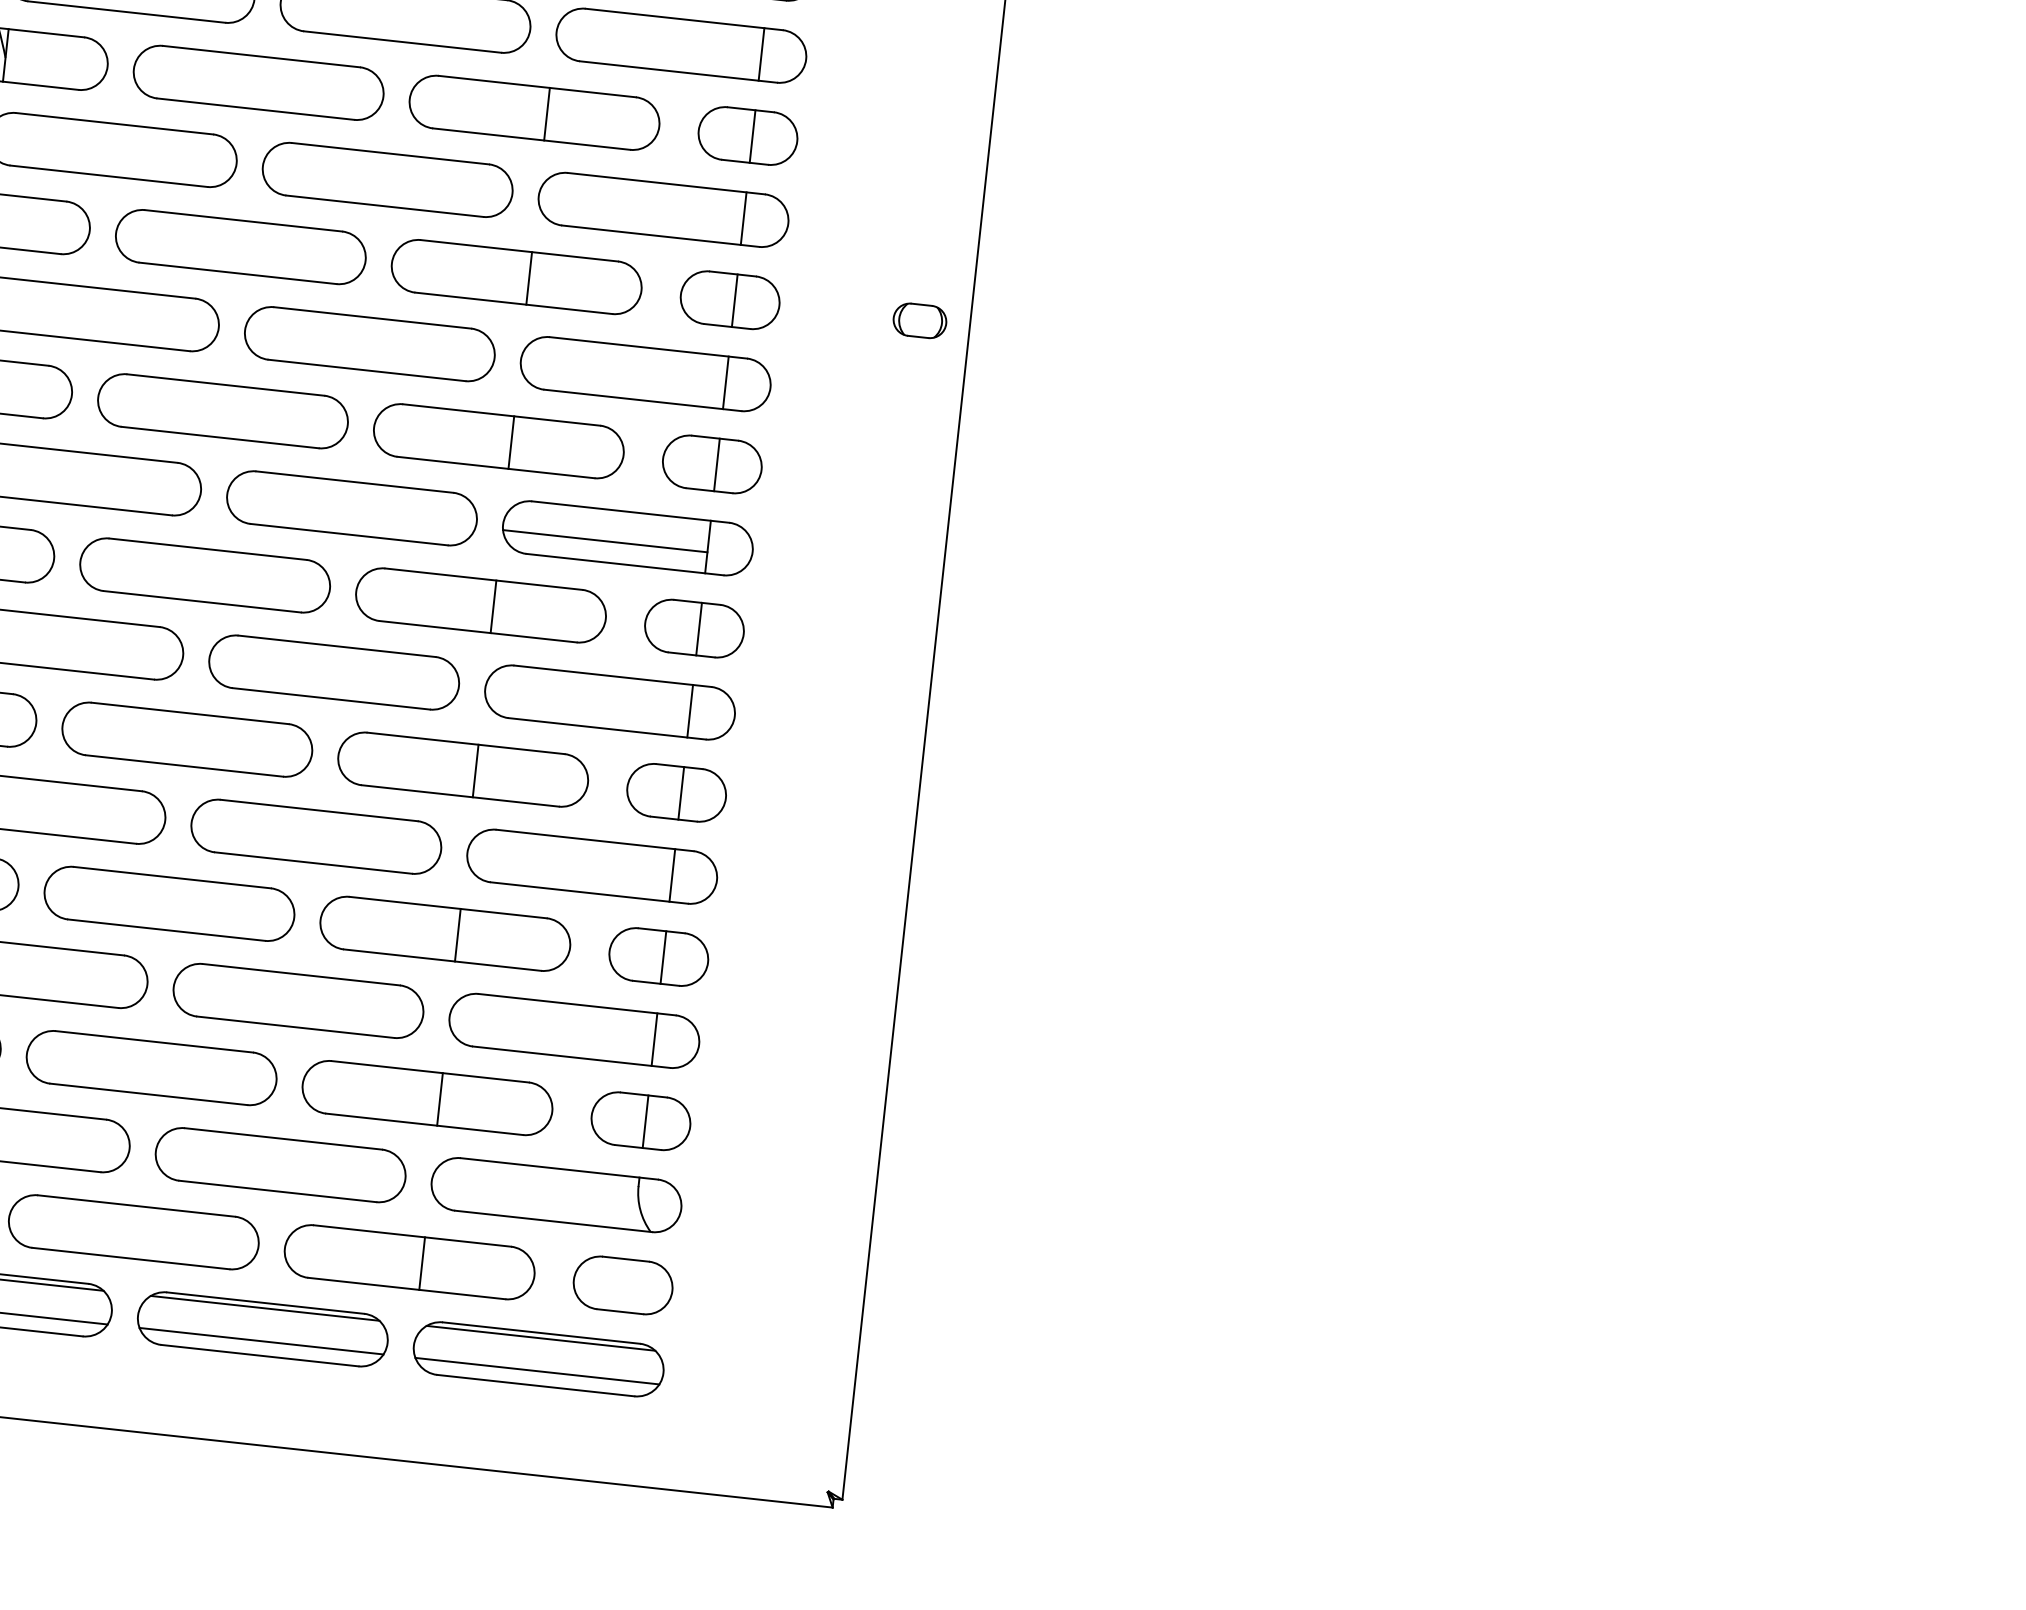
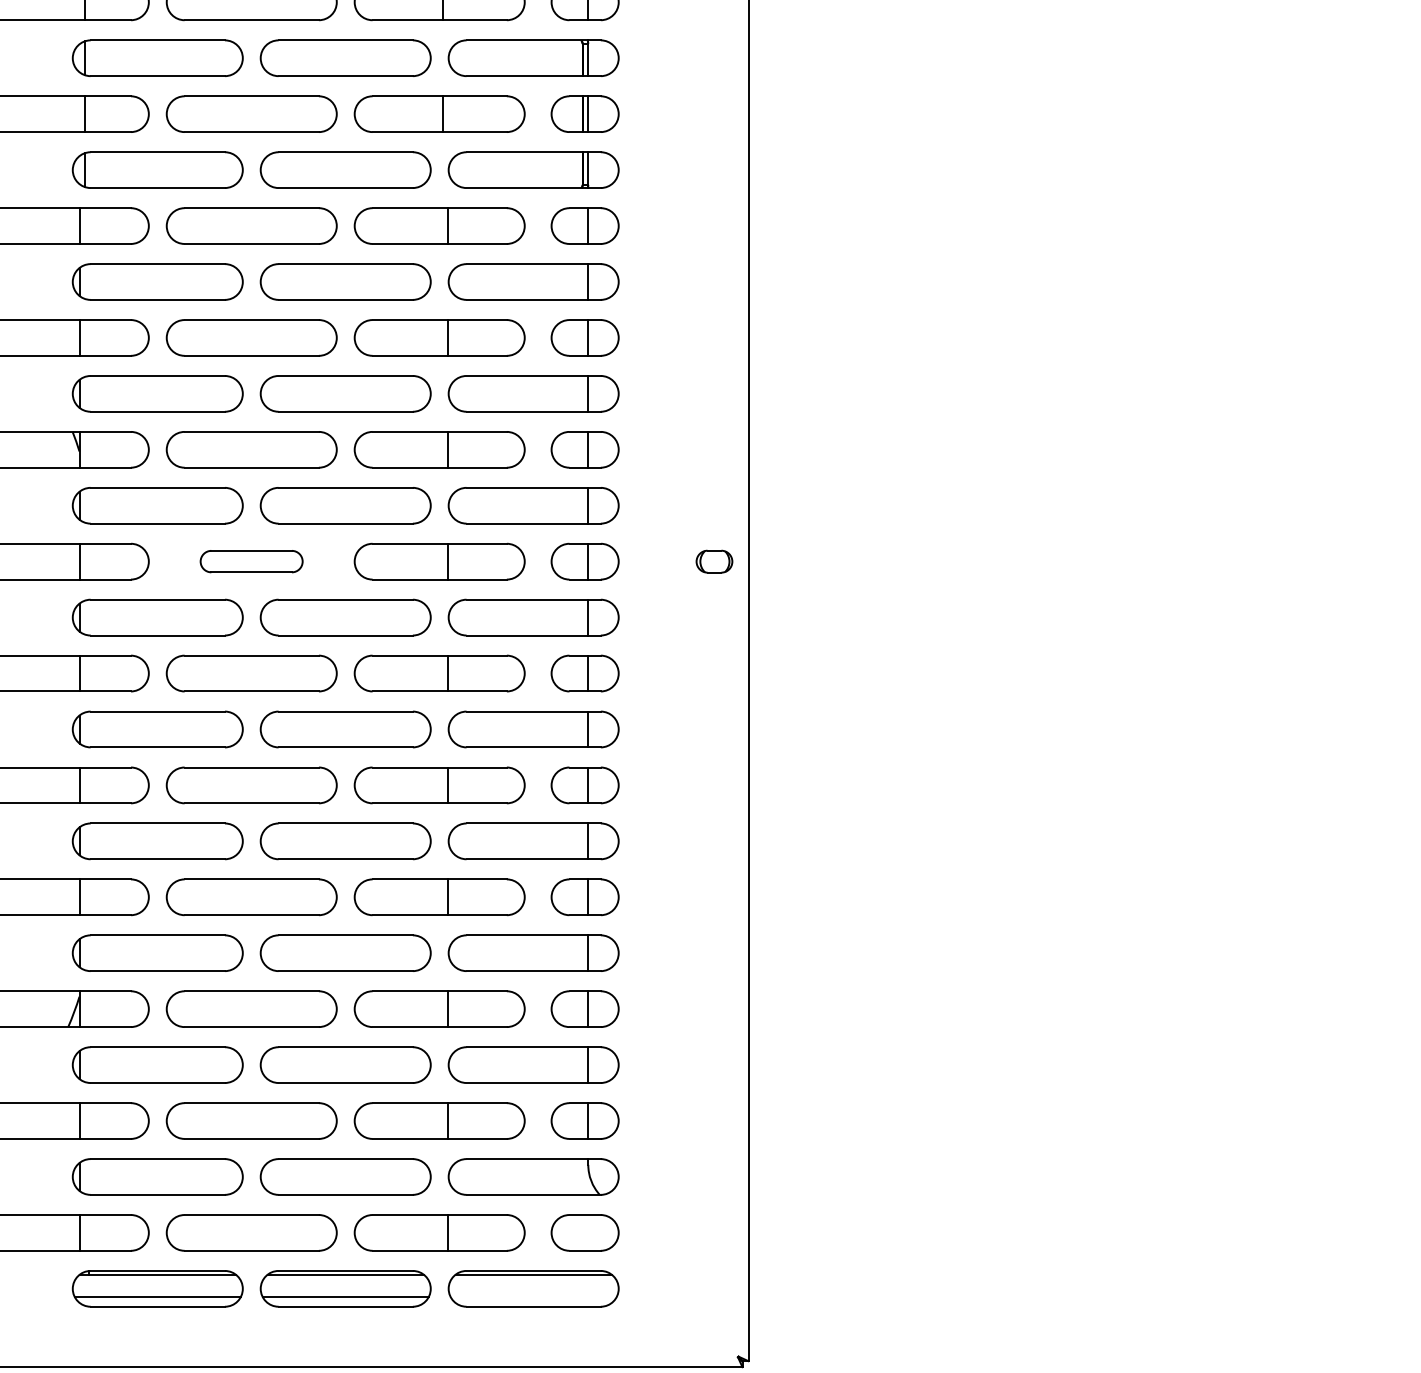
part: (240, 246) -> (251, 561), size x0.6
line: (604, 541) -> (518, 733), removed
line: (537, 1370) -> (533, 1296), removed

